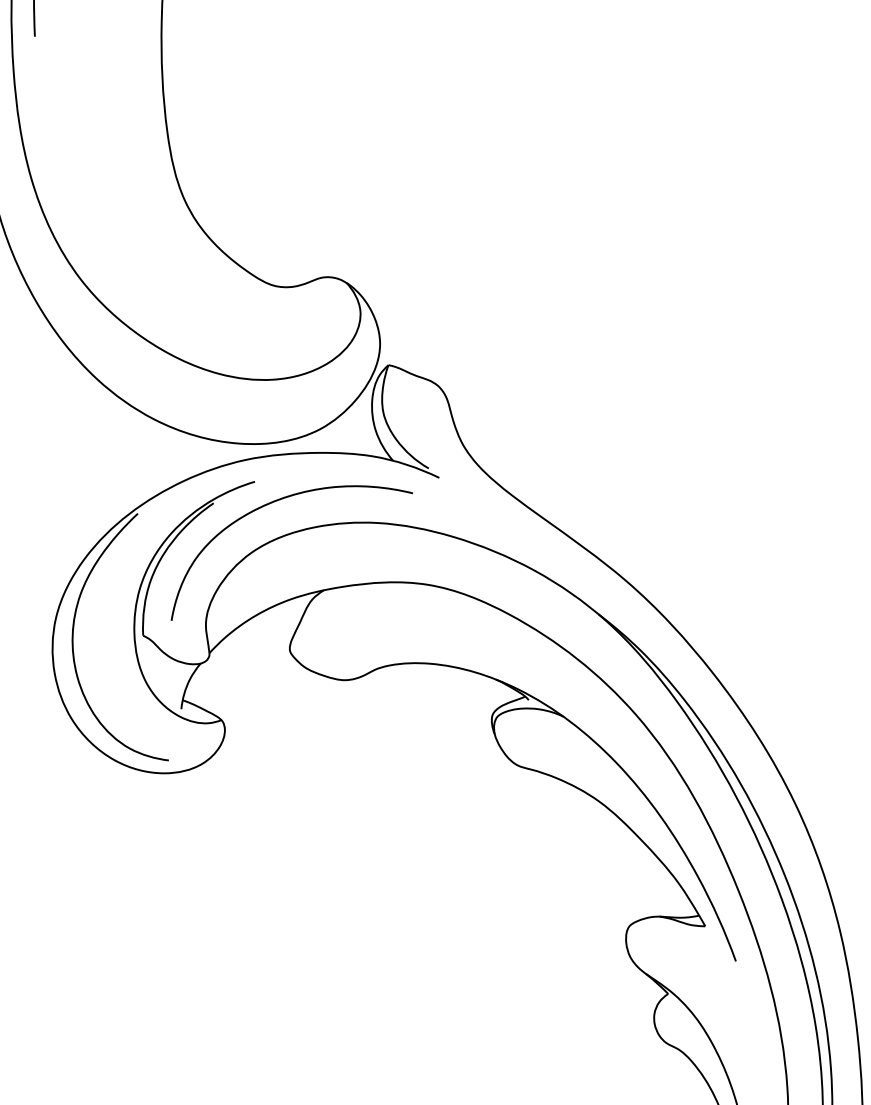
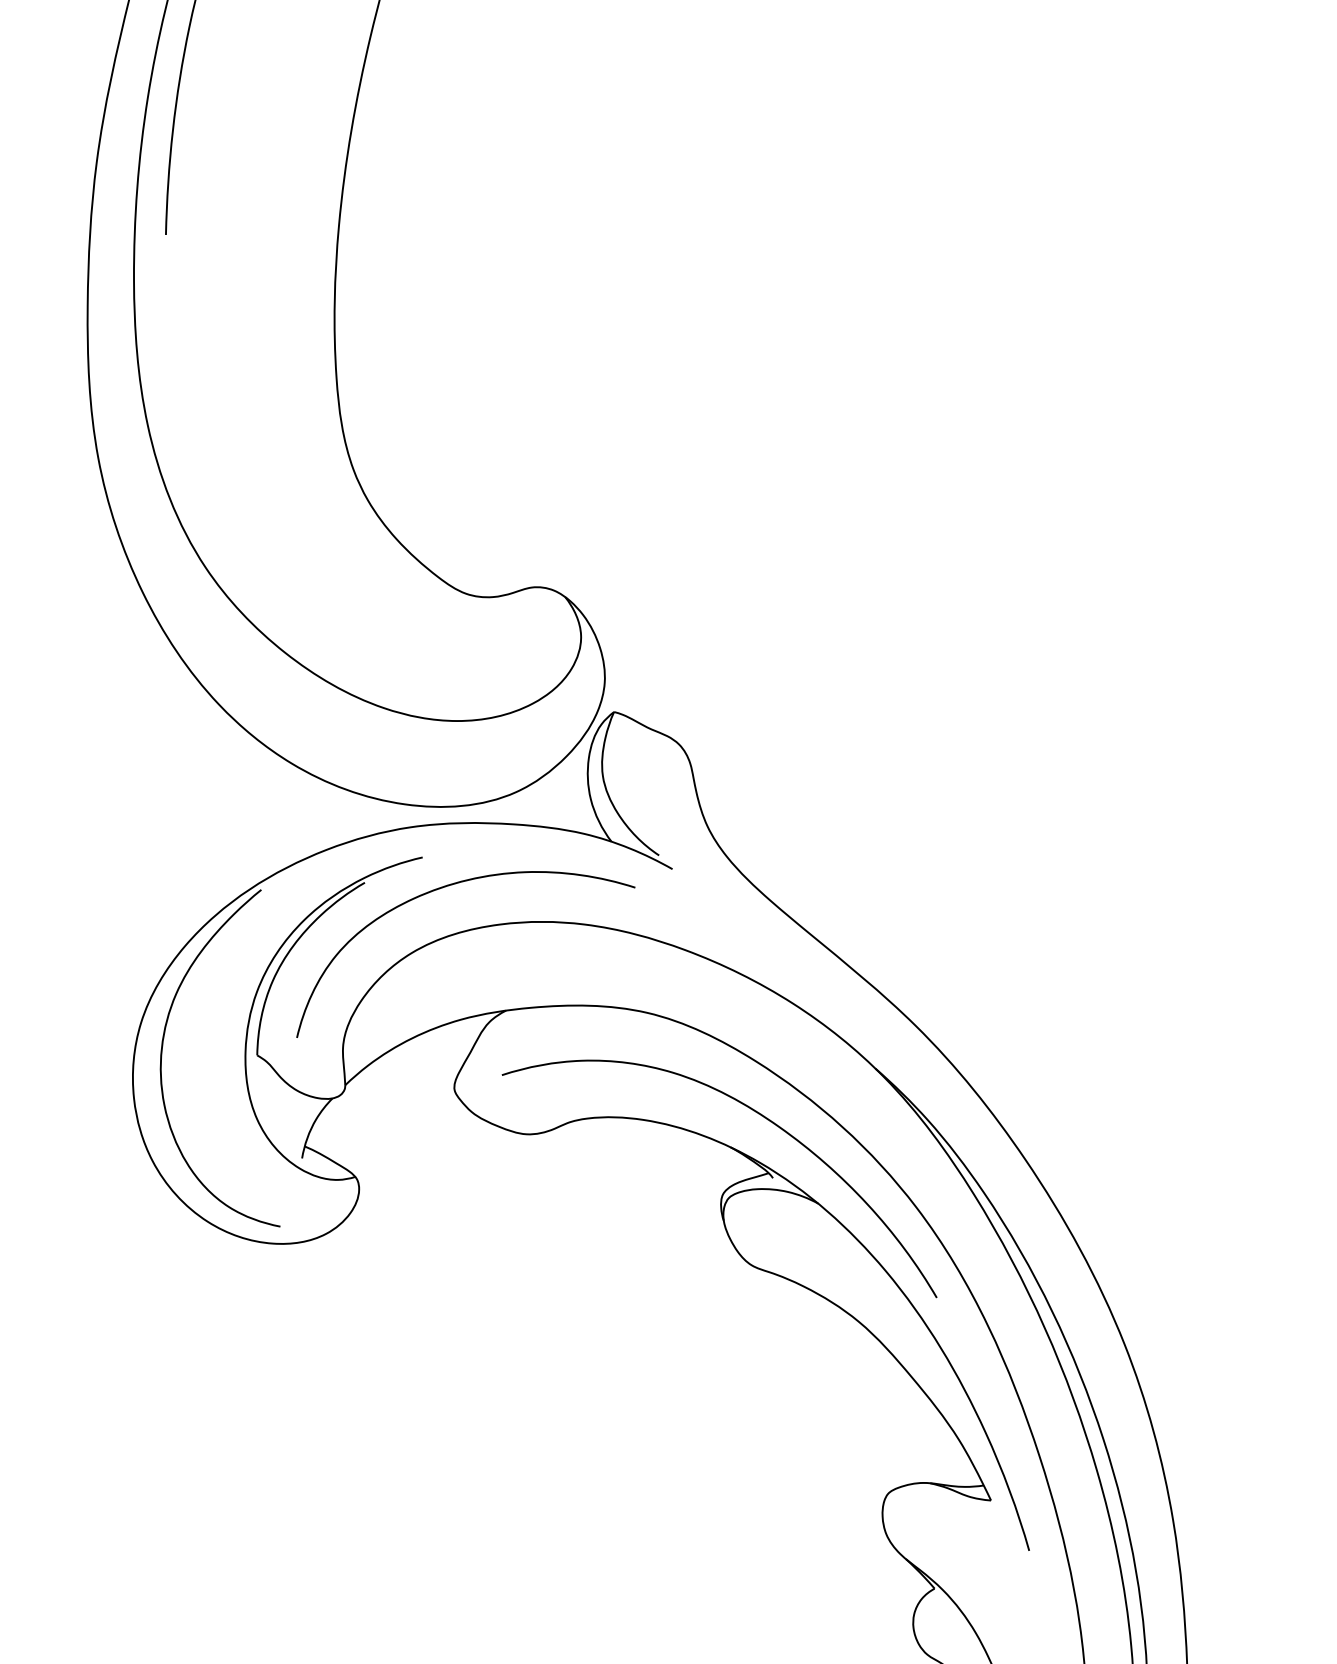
curve: (517, 655) -> (761, 1116), added

